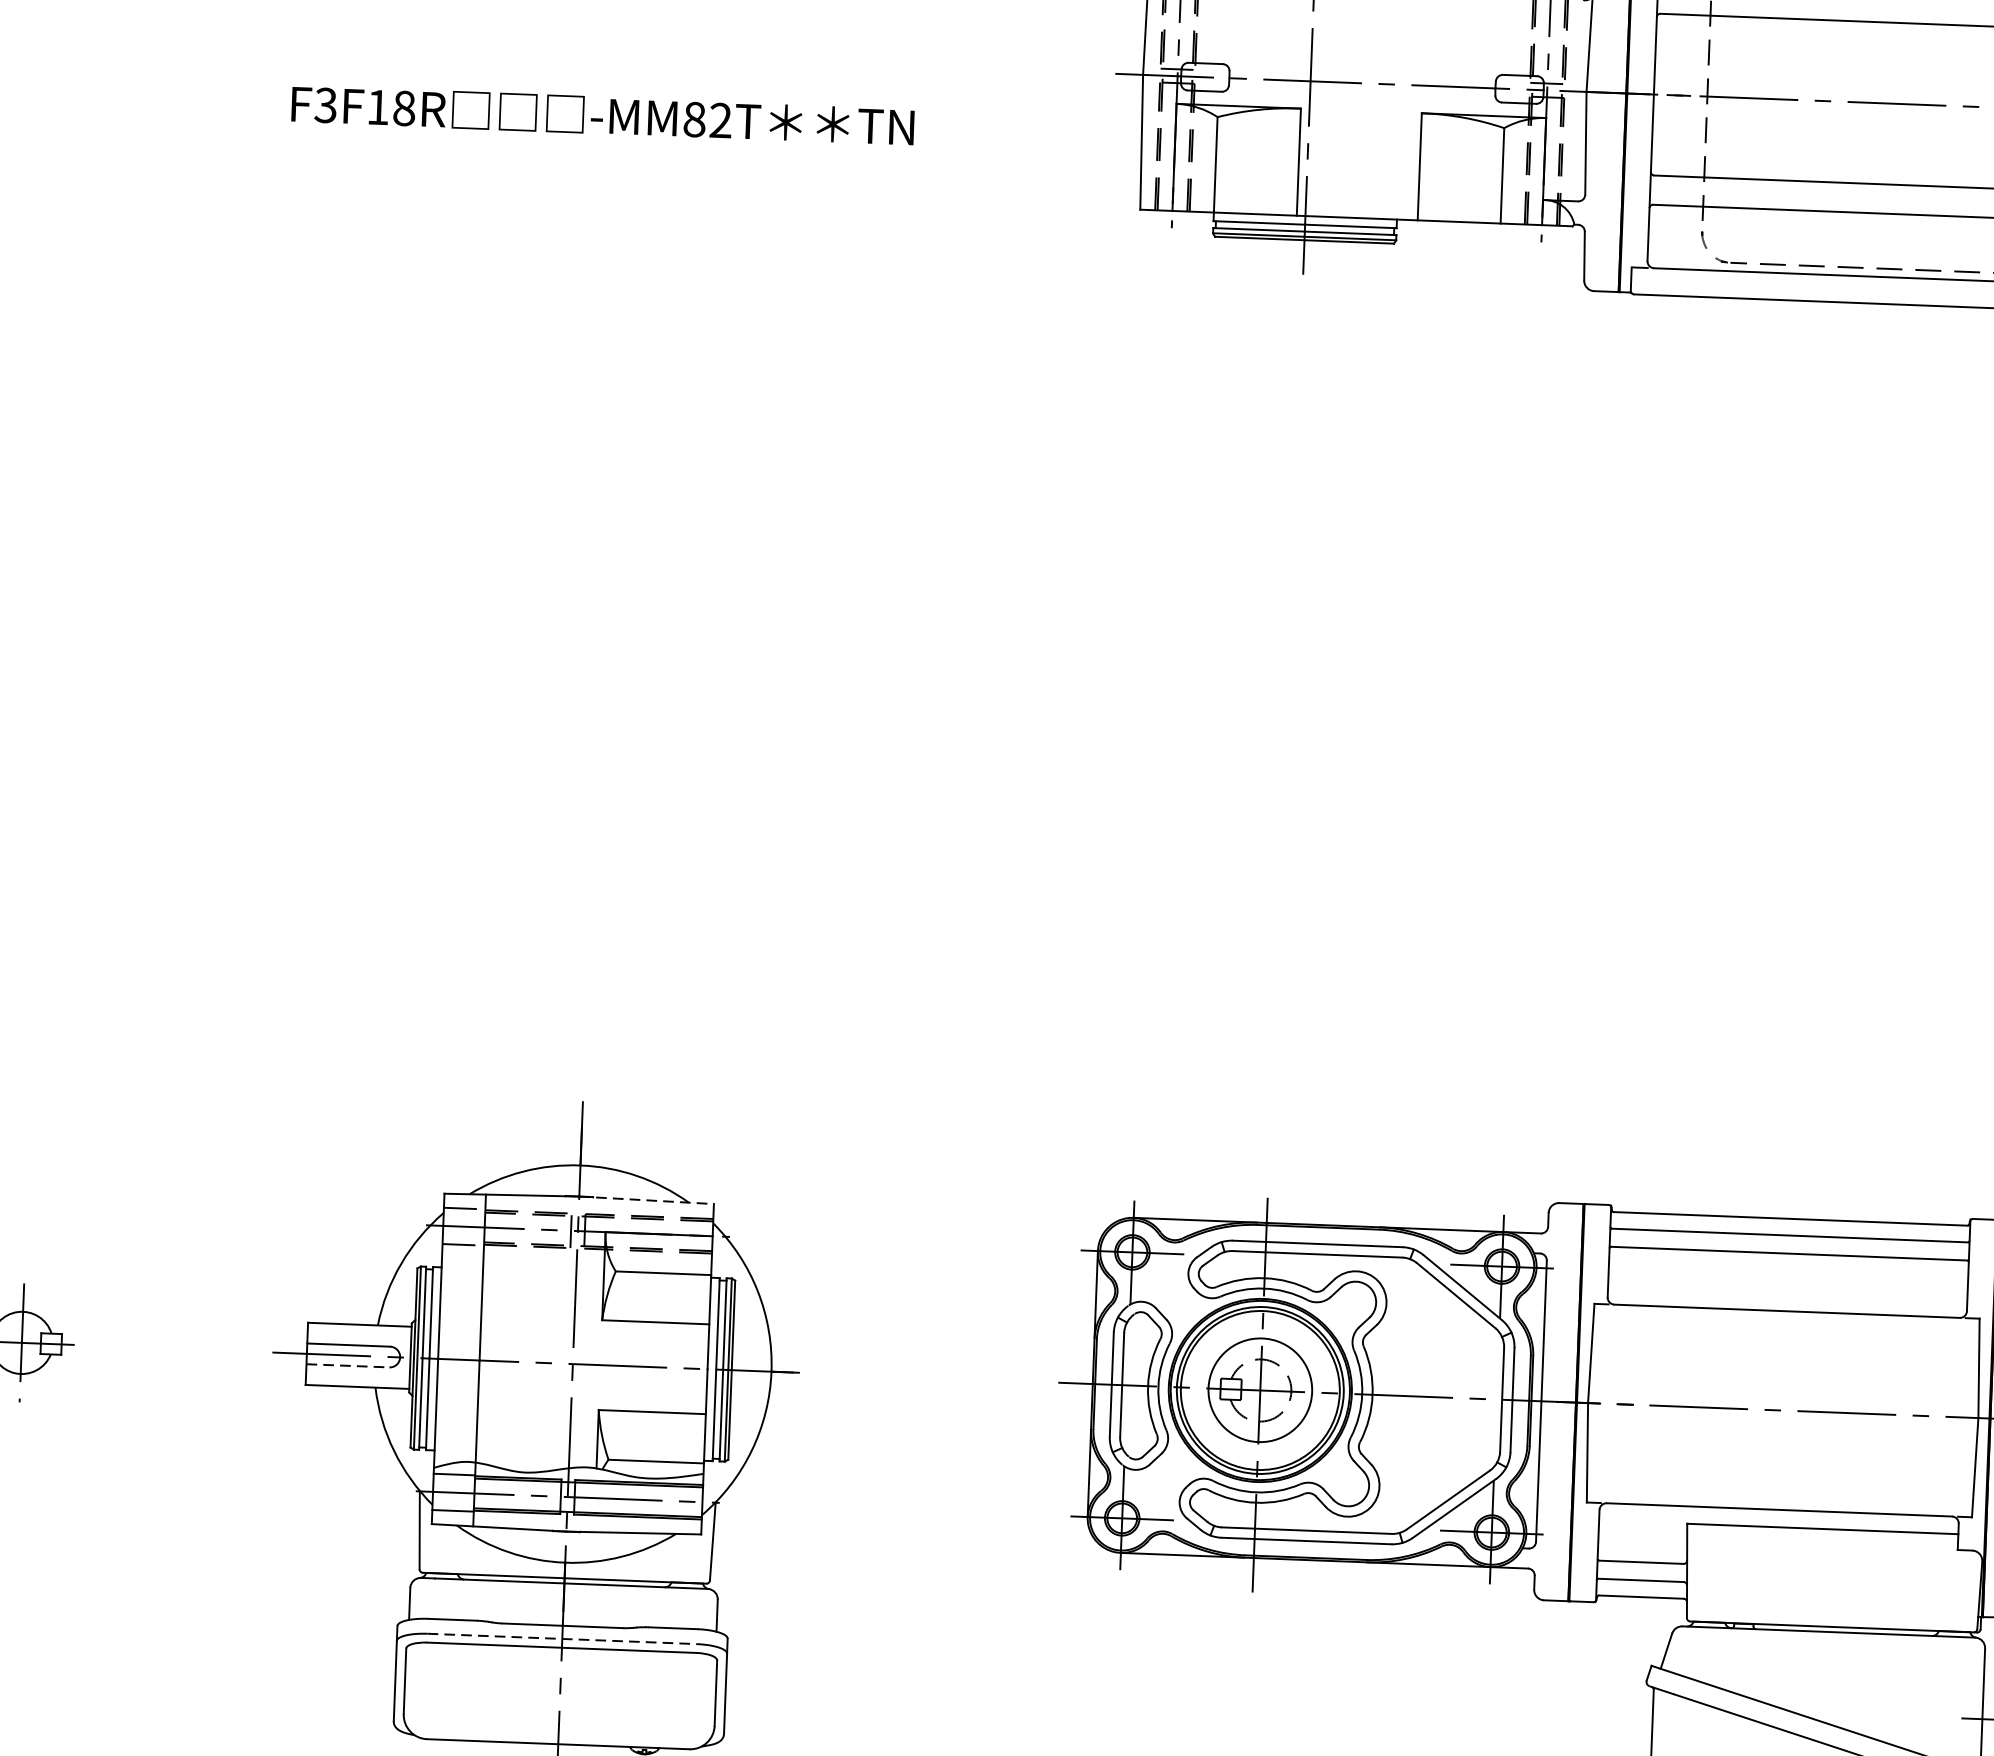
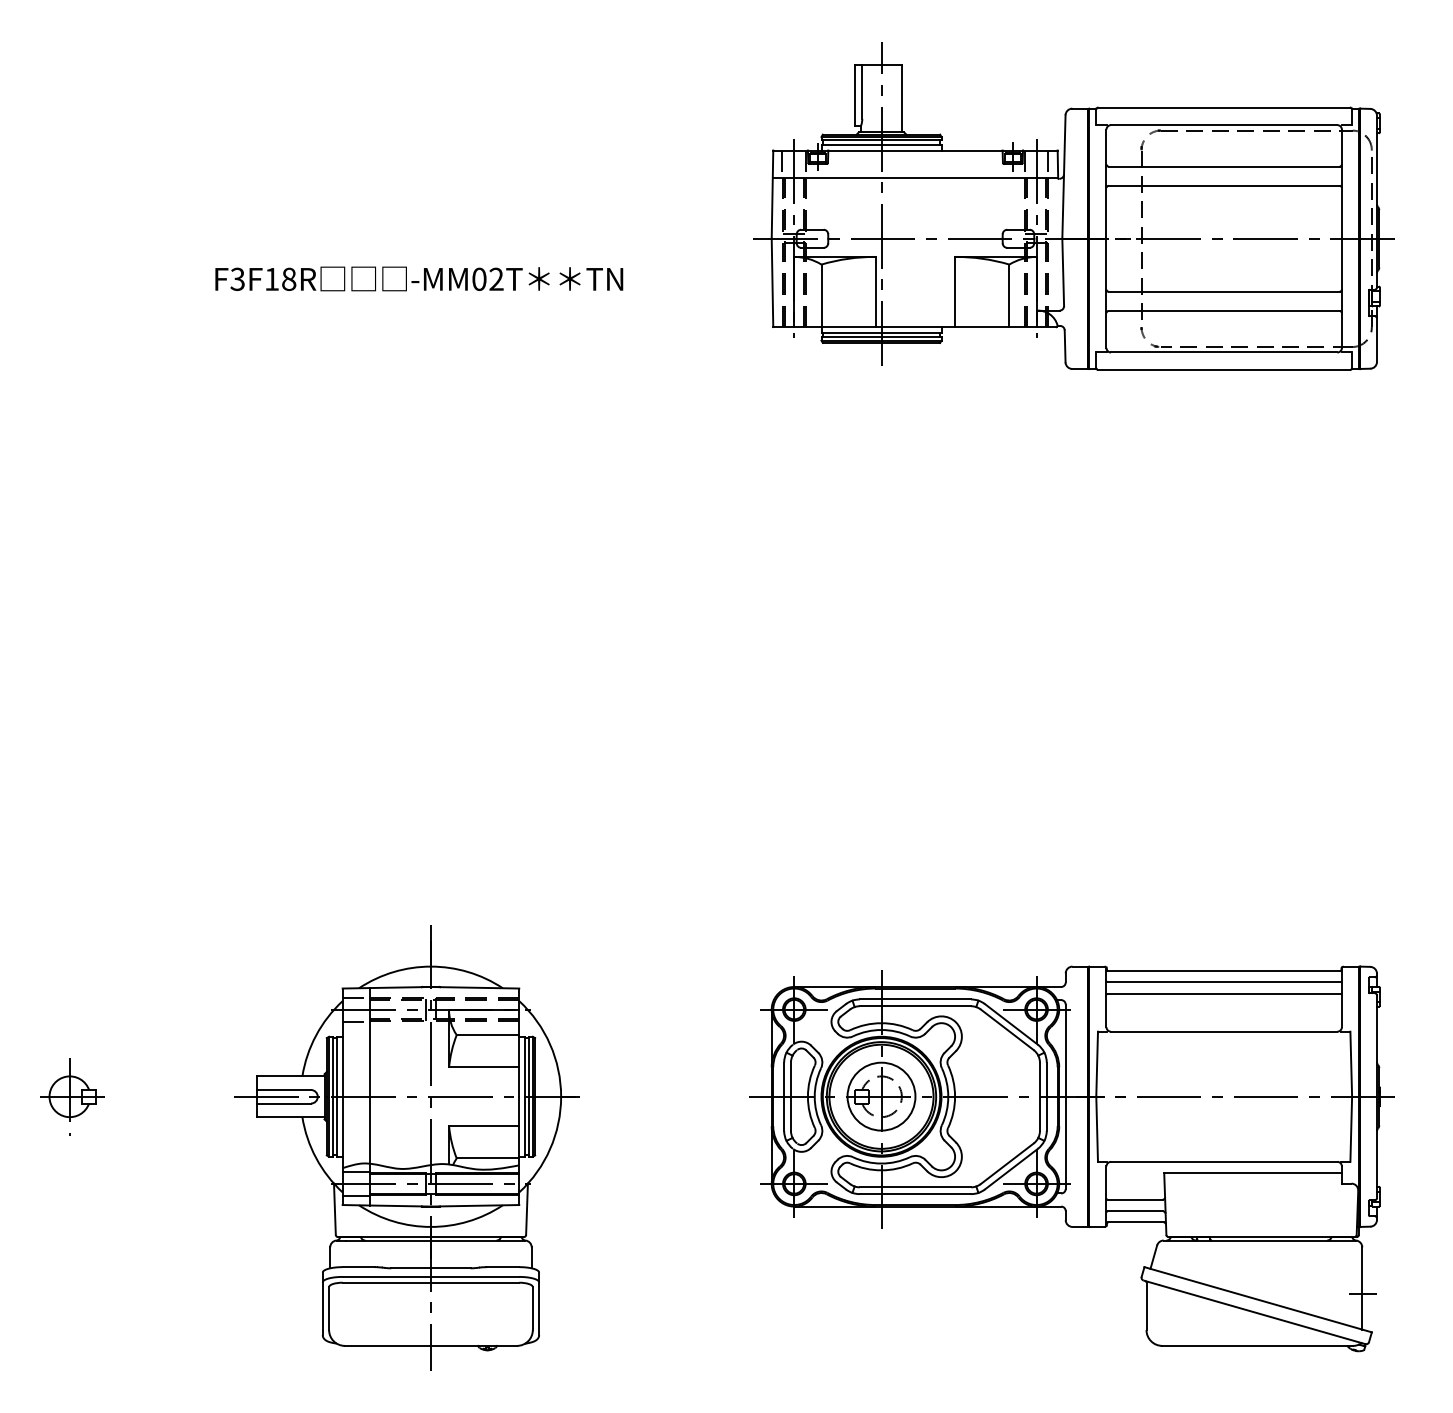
text: (694, 119) -> (479, 279), -MM82T -> -MM02T
line: (647, 1199) -> (475, 987), dashed -> solid
line: (348, 1365) -> (284, 1103), dashed -> solid
line: (563, 1638) -> (431, 1276), dashed -> solid

